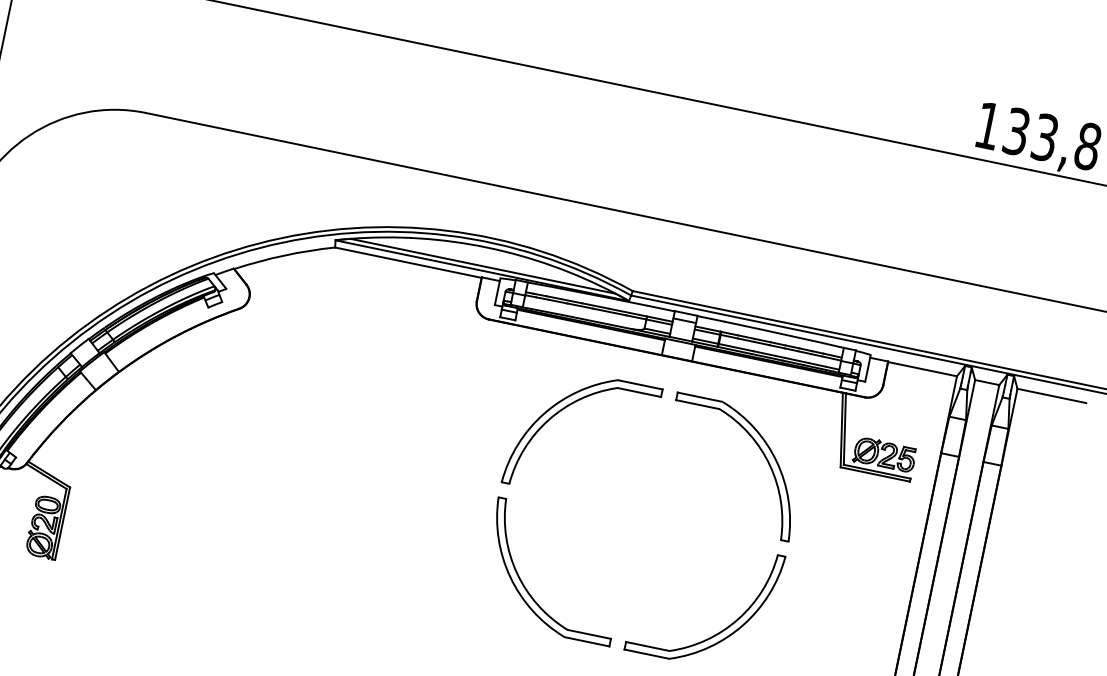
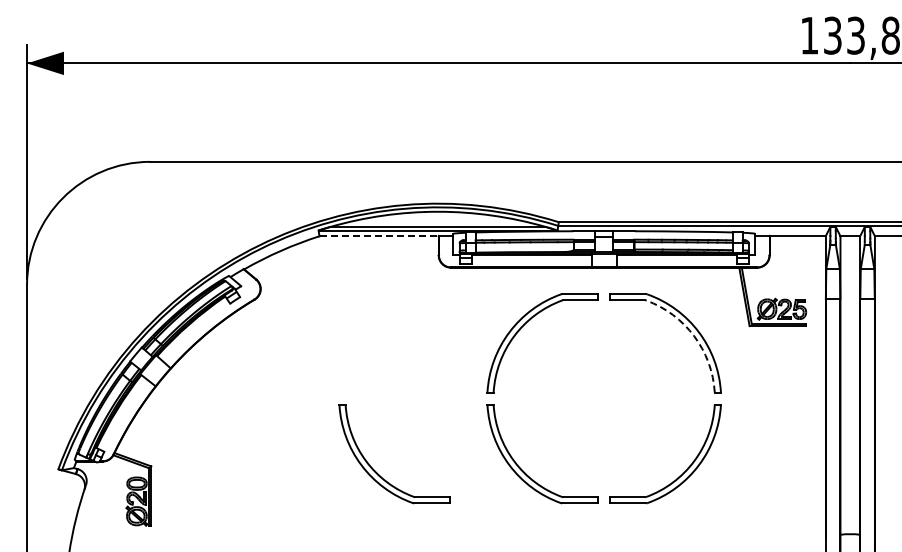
line: (408, 263) -> (379, 236), solid -> dashed
arc: (770, 466) -> (694, 336), solid -> dashed
part: (345, 550) -> (376, 471), added

